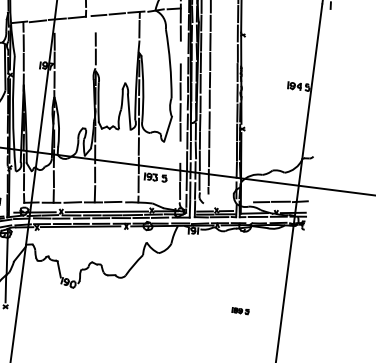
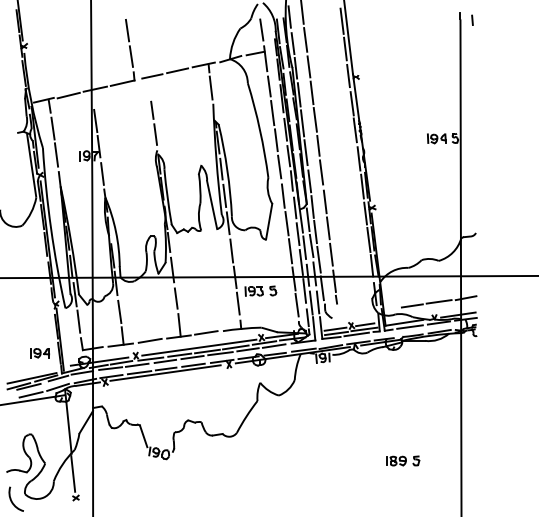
line: (180, 52) -> (272, 113), added
line: (180, 152) -> (290, 251), added
part: (240, 310) -> (403, 460), size x1.43

